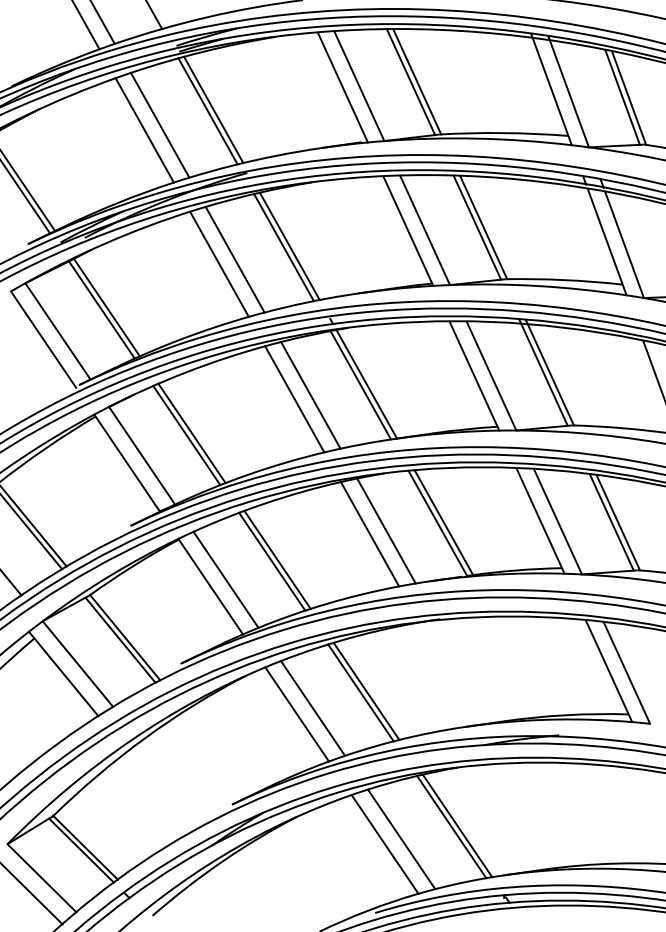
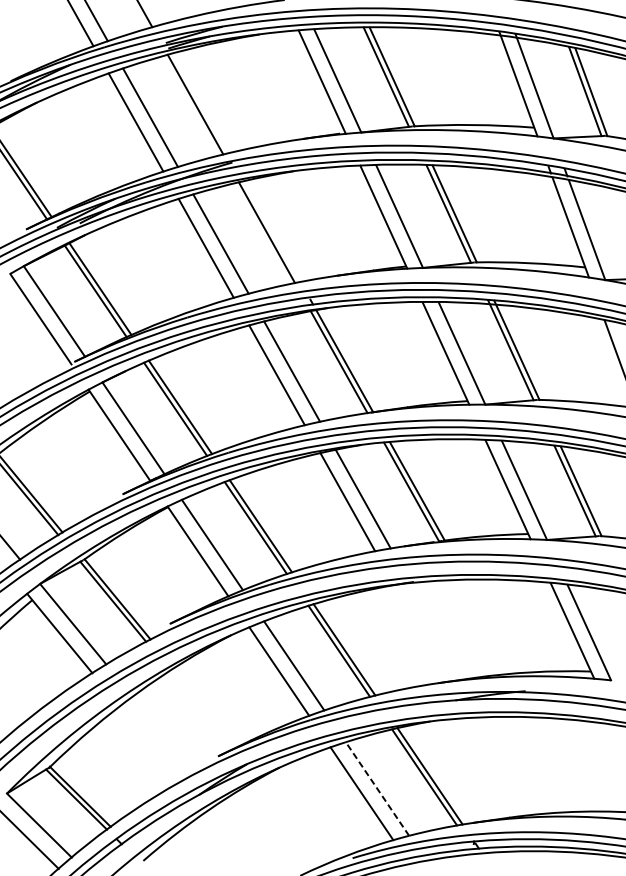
line: (213, 109) -> (200, 102), removed
line: (289, 245) -> (272, 230), removed
line: (401, 838) -> (377, 788), solid -> dashed

